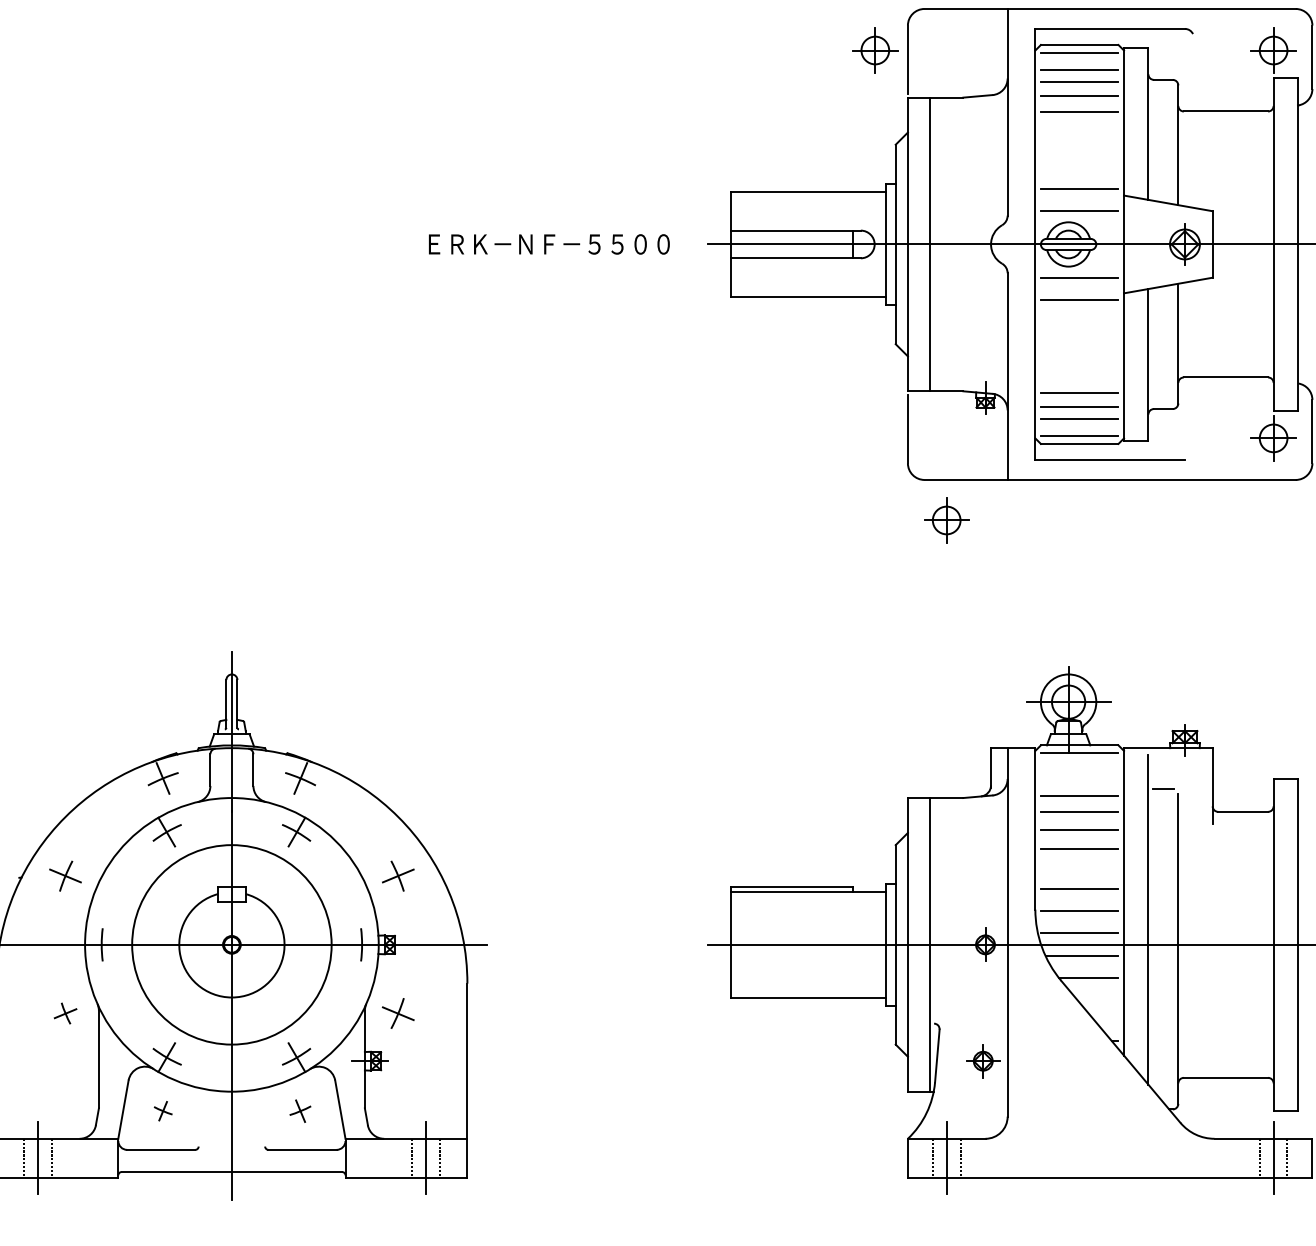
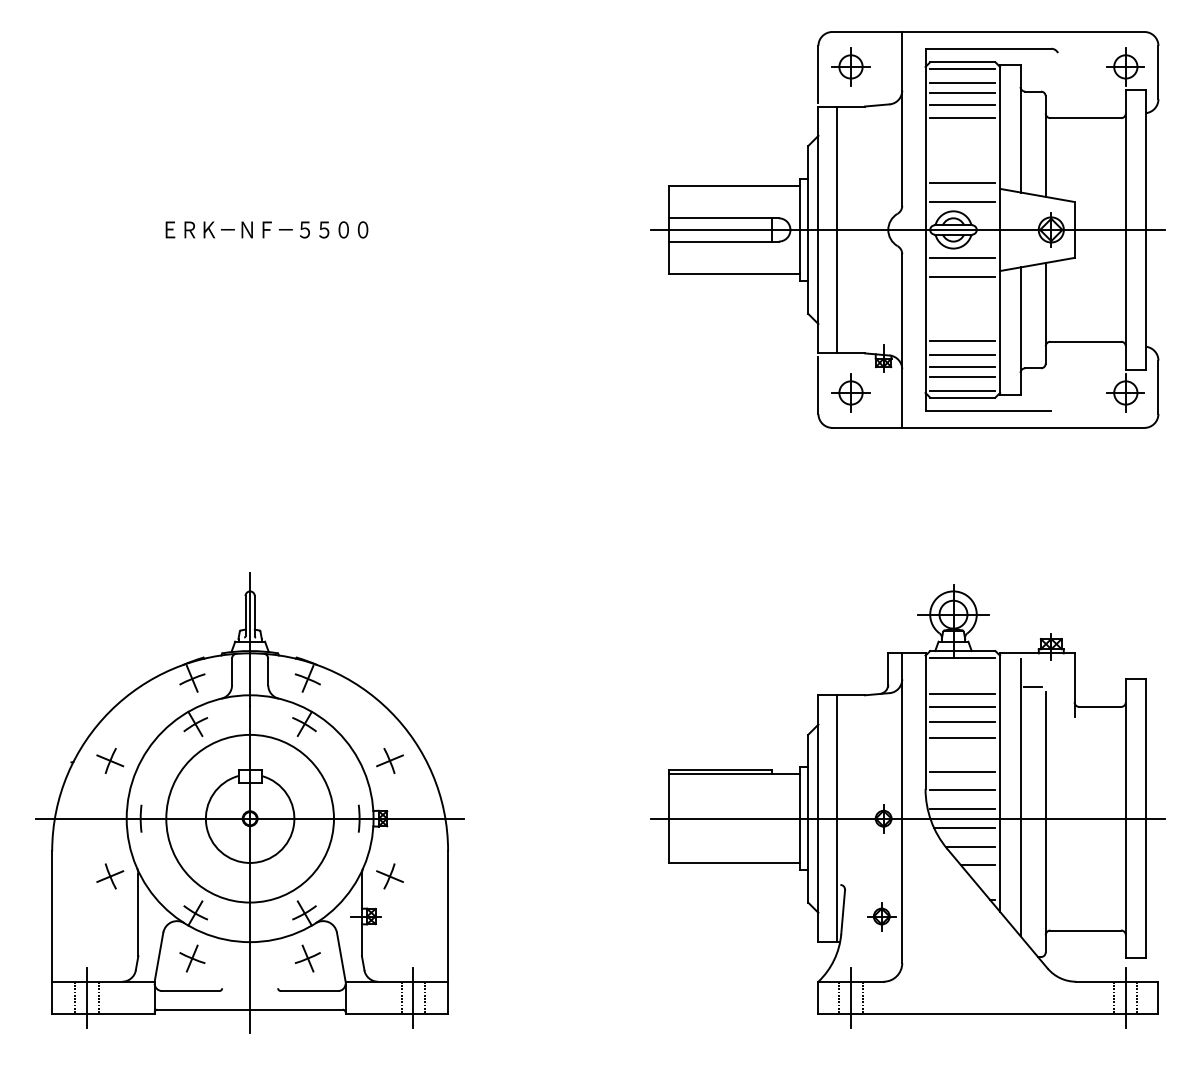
part: (874, 50) -> (850, 66), moved
text: (548, 243) -> (266, 229), moved
line: (1079, 377) -> (962, 341), added
part: (946, 519) -> (850, 392), moved
line: (1098, 1000) -> (978, 865), added
part: (65, 1013) -> (110, 876), size x1.43
part: (163, 1111) -> (192, 958), size x1.67
part: (300, 1111) -> (307, 958), size x1.43

